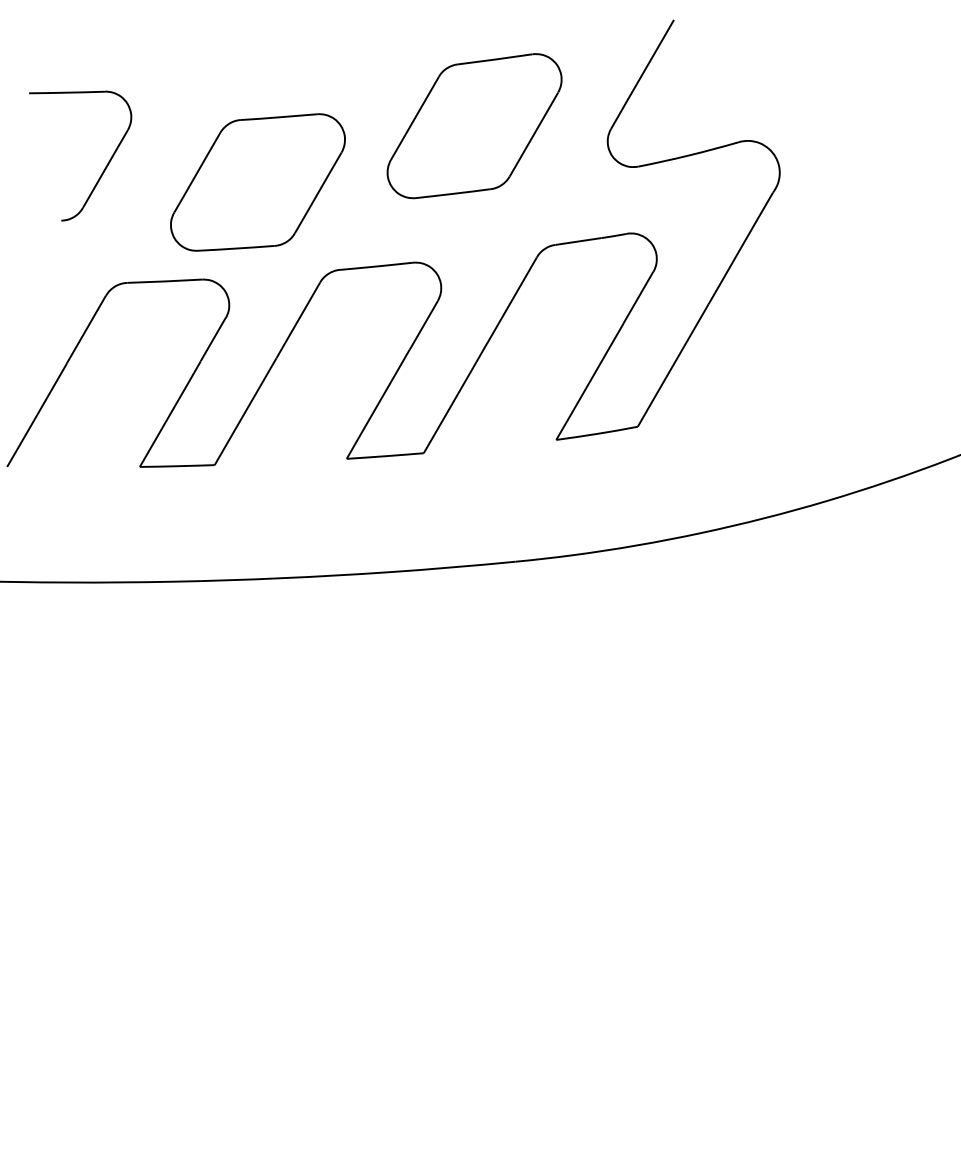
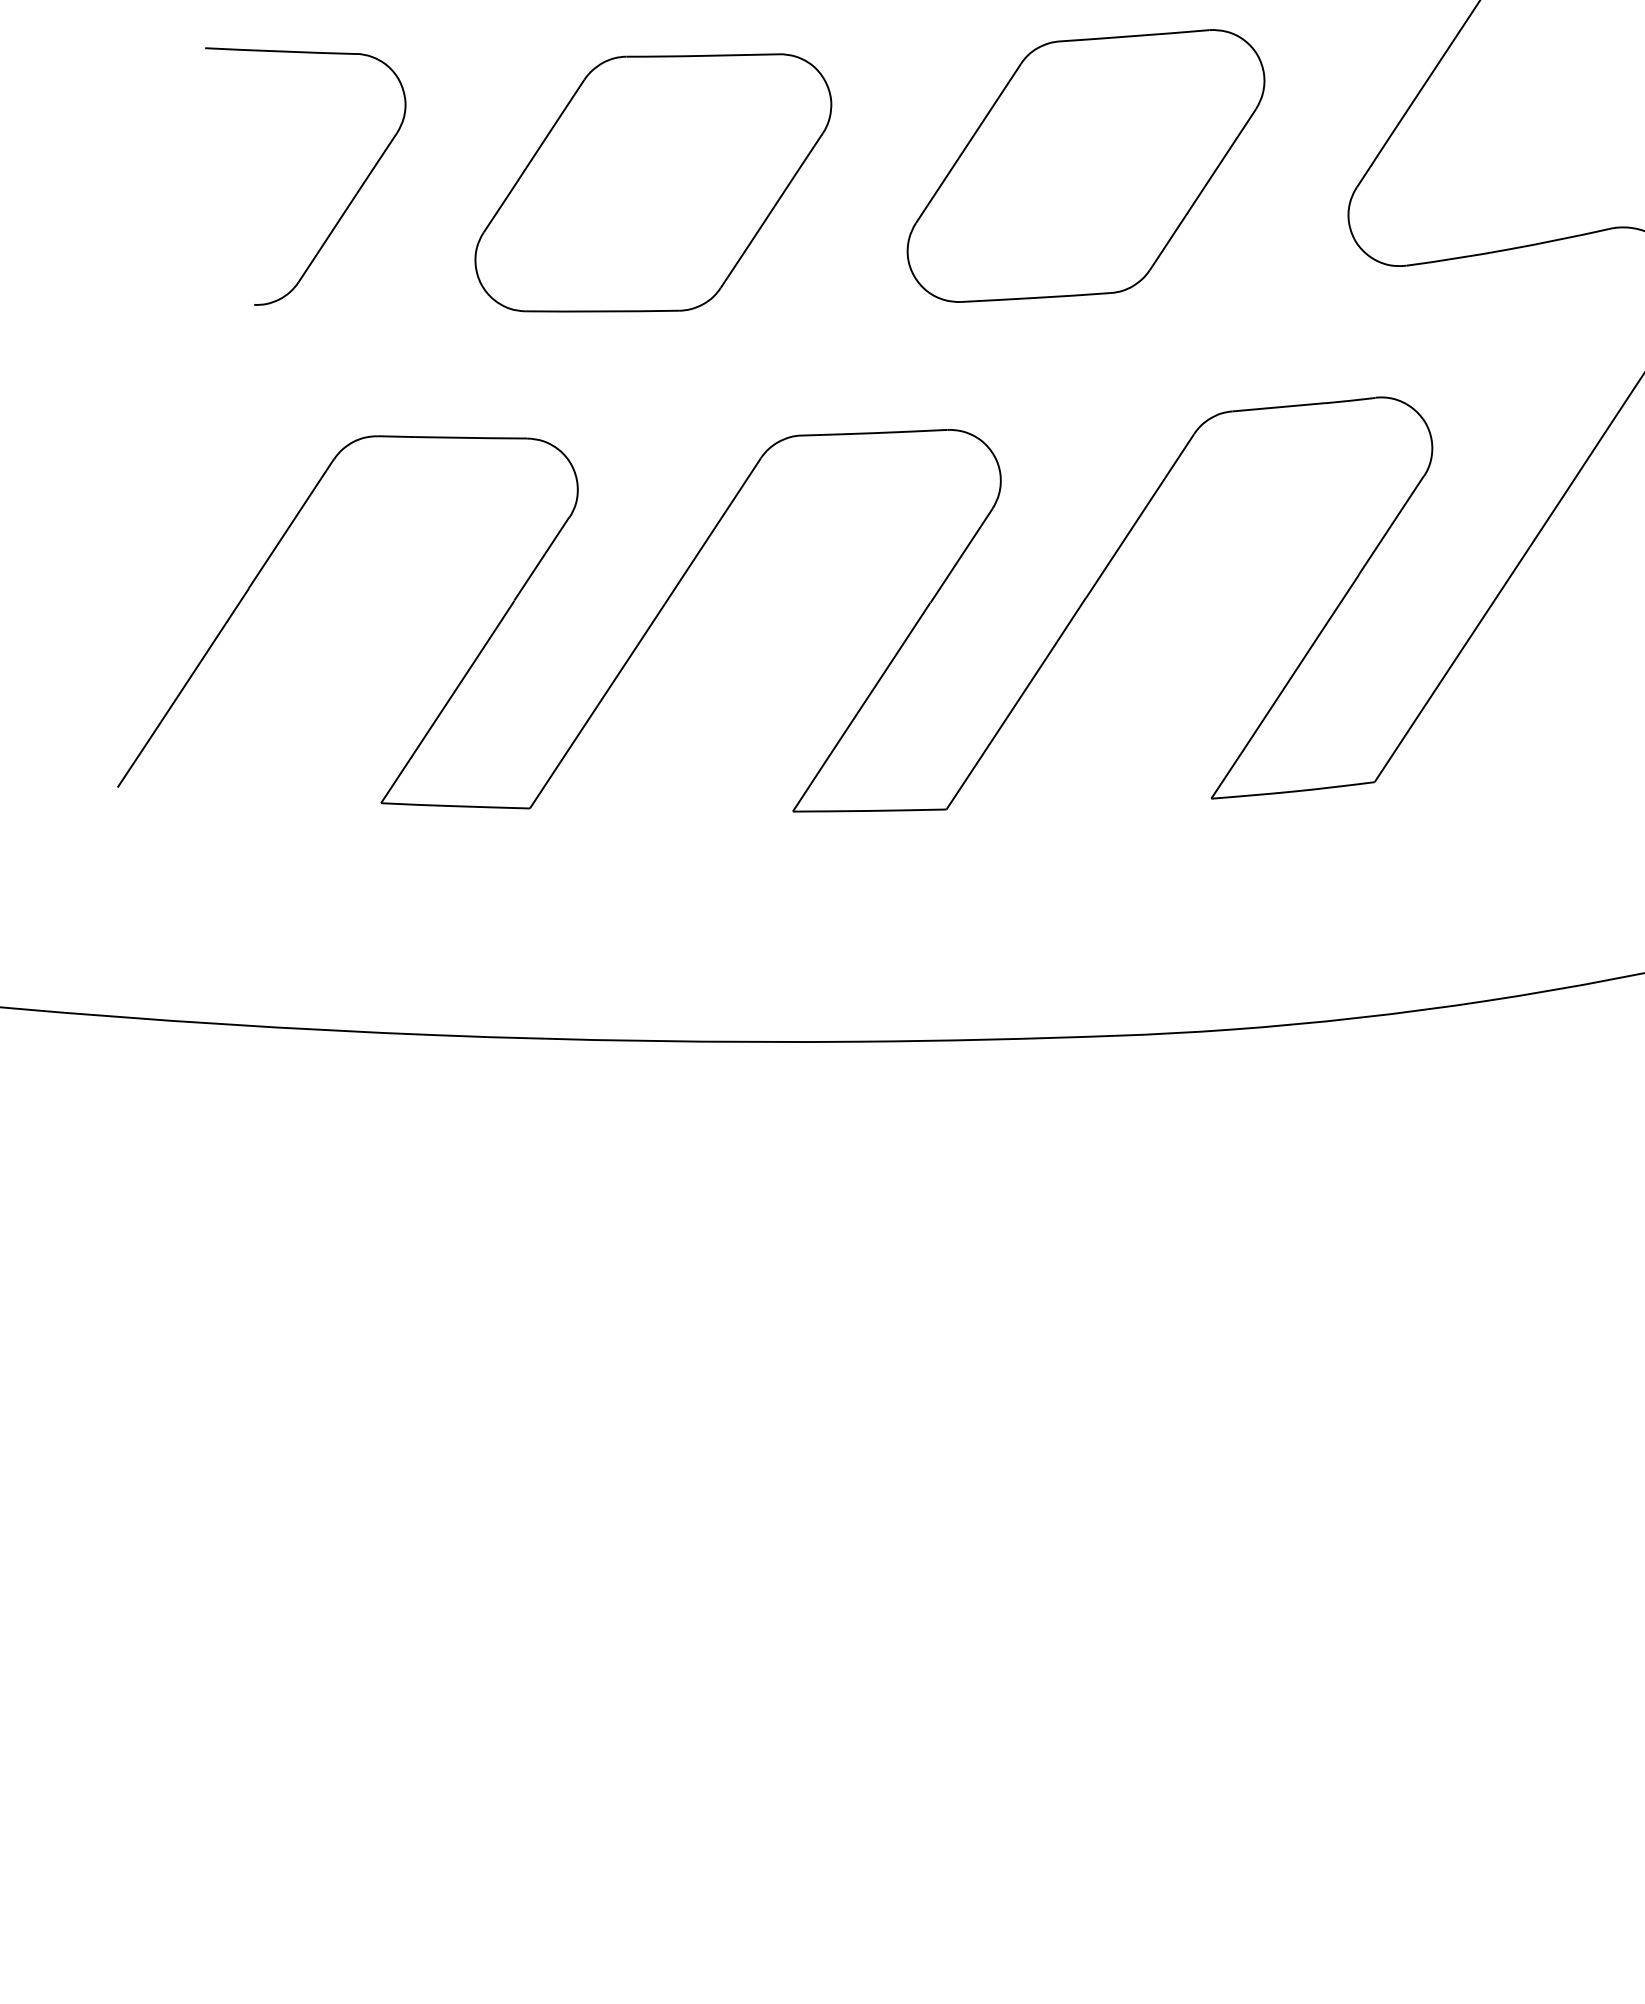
part: (257, 182) -> (652, 182), moved

